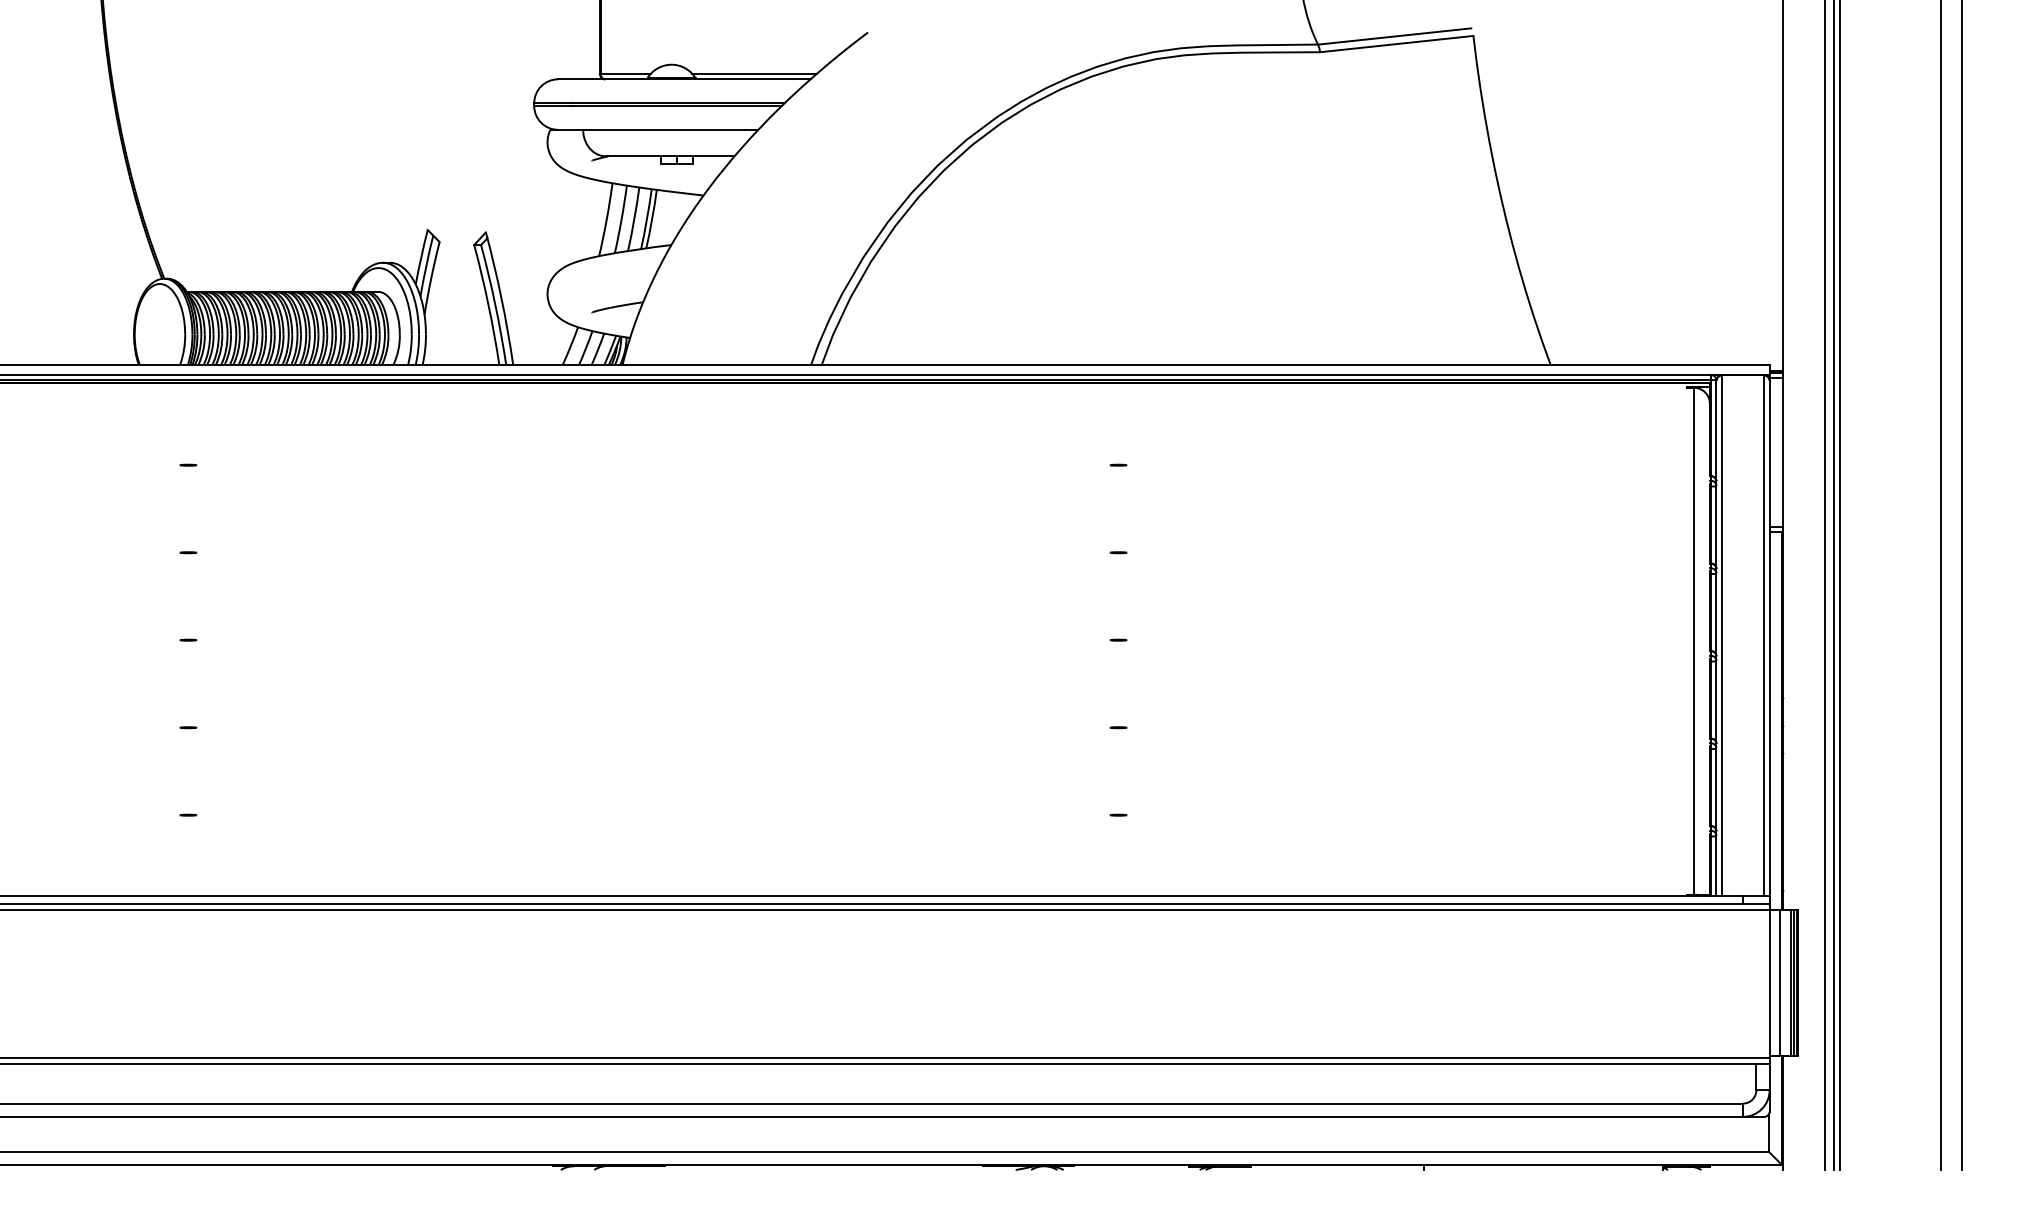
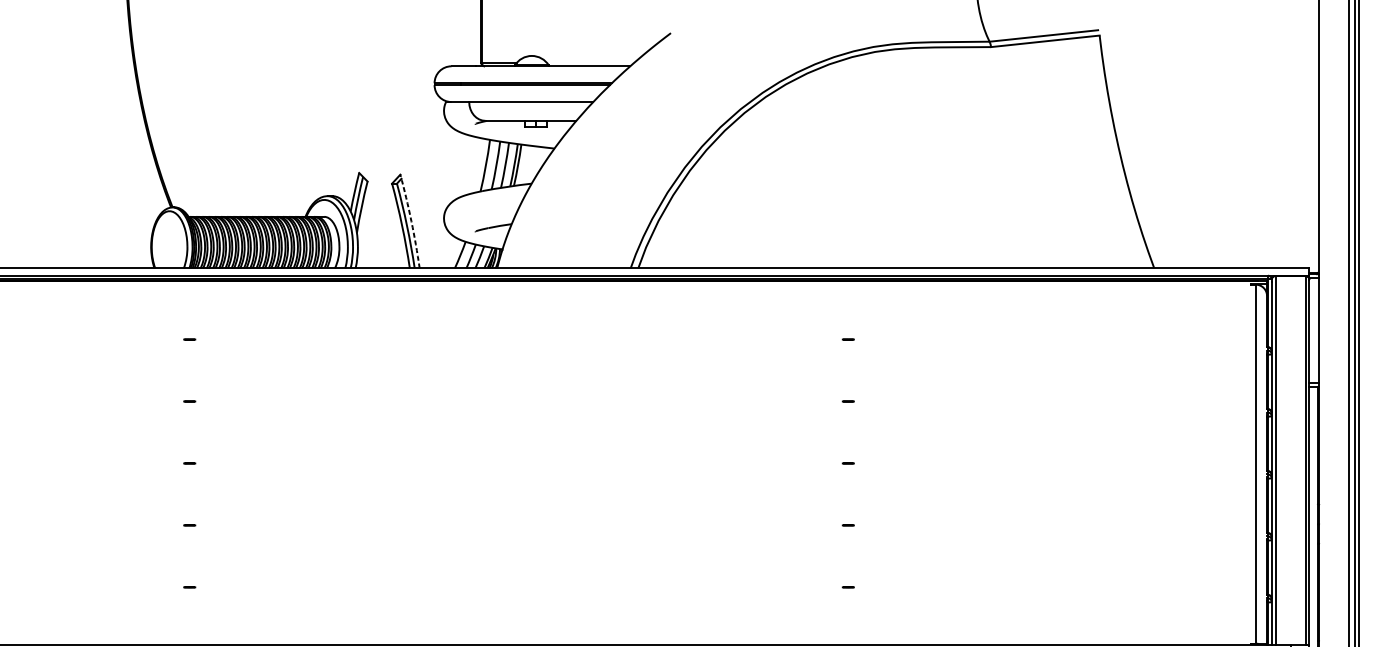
line: (754, 74) -> (590, 62), removed
arc: (501, 298) -> (411, 221), solid -> dashed

